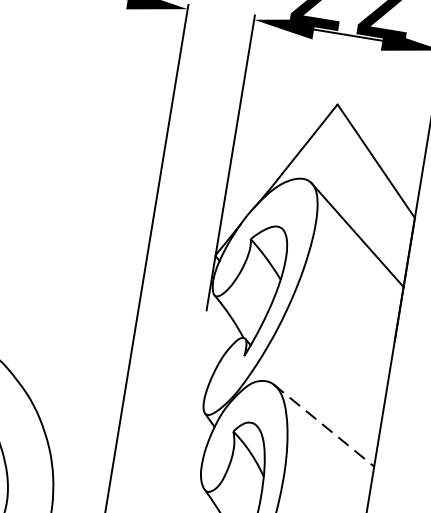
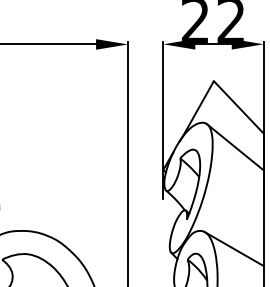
line: (324, 426) -> (234, 249), dashed -> solid

